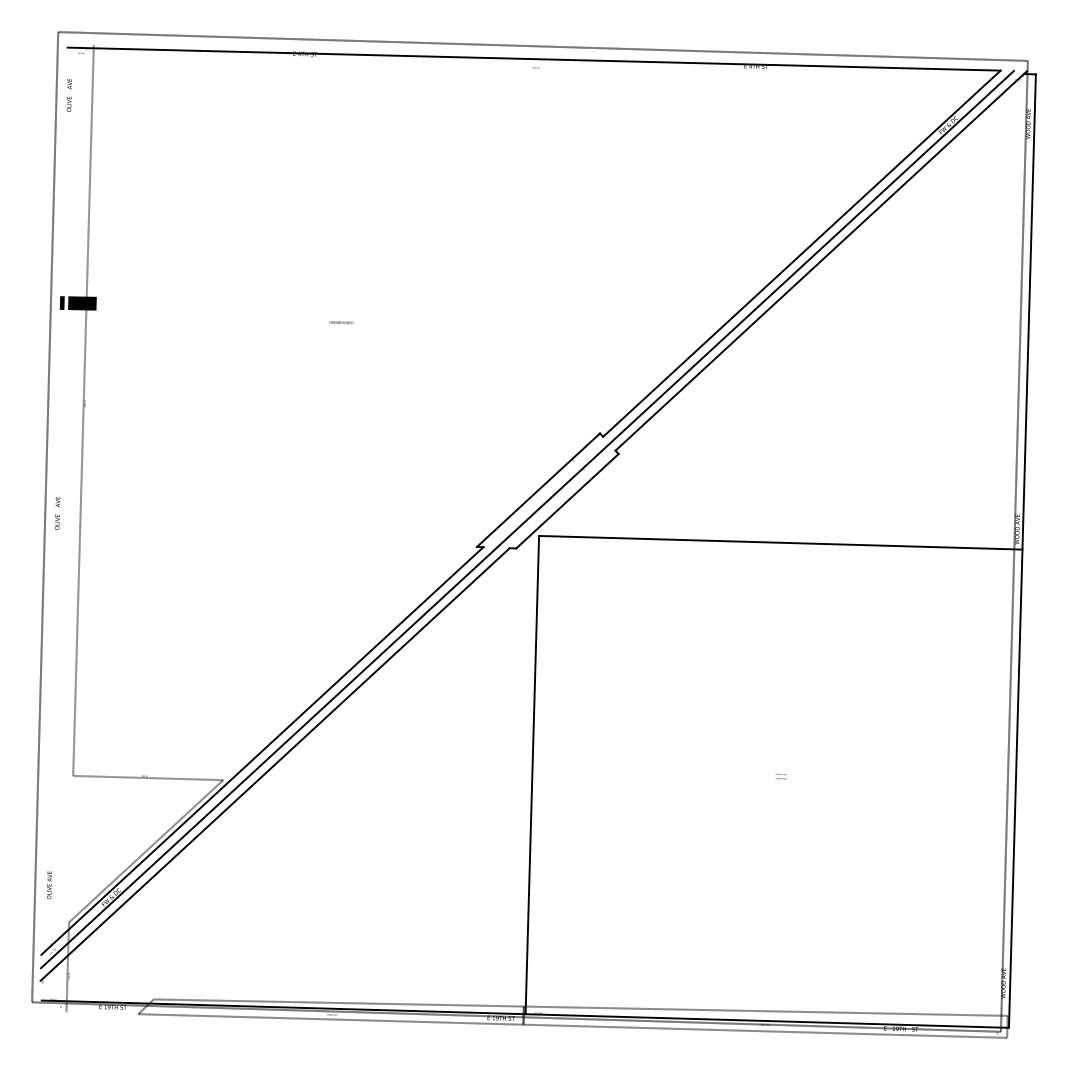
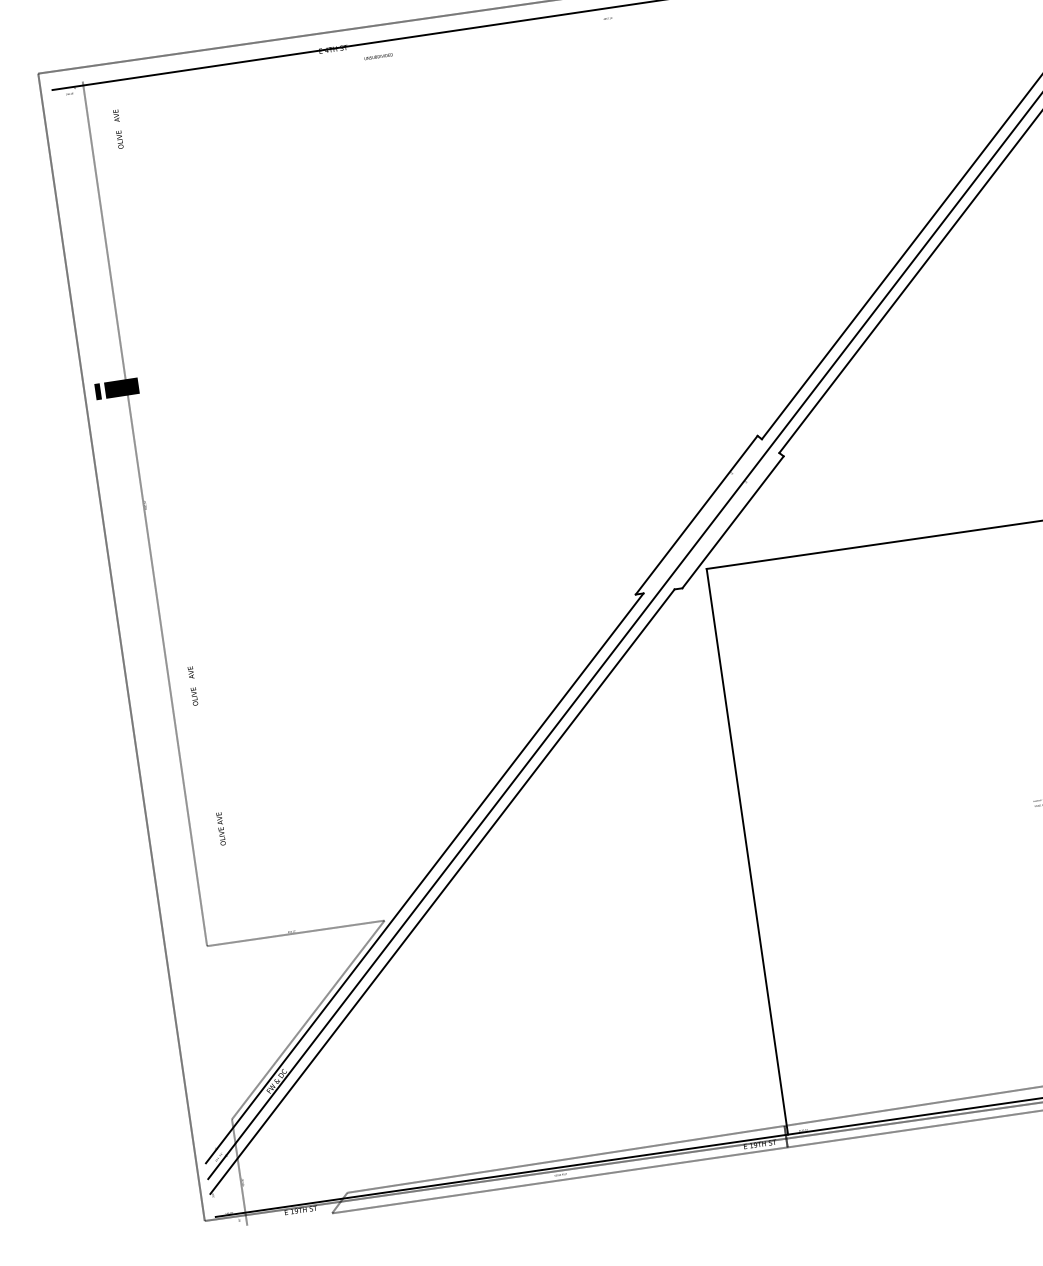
text: (68, 95) -> (117, 129), moved
text: (341, 322) -> (378, 56), moved
text: (57, 513) -> (192, 686), moved
text: (49, 885) -> (221, 829), moved

